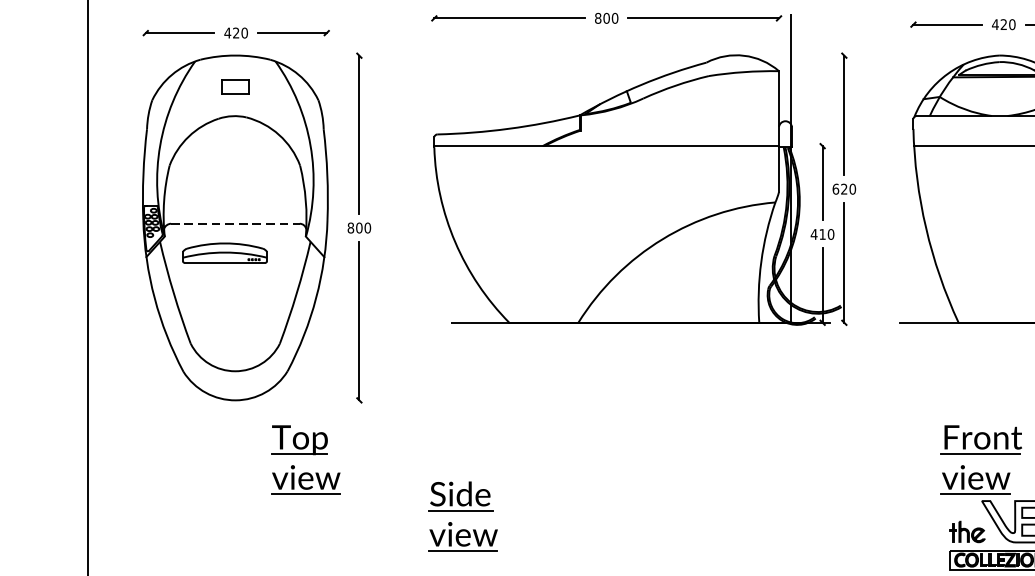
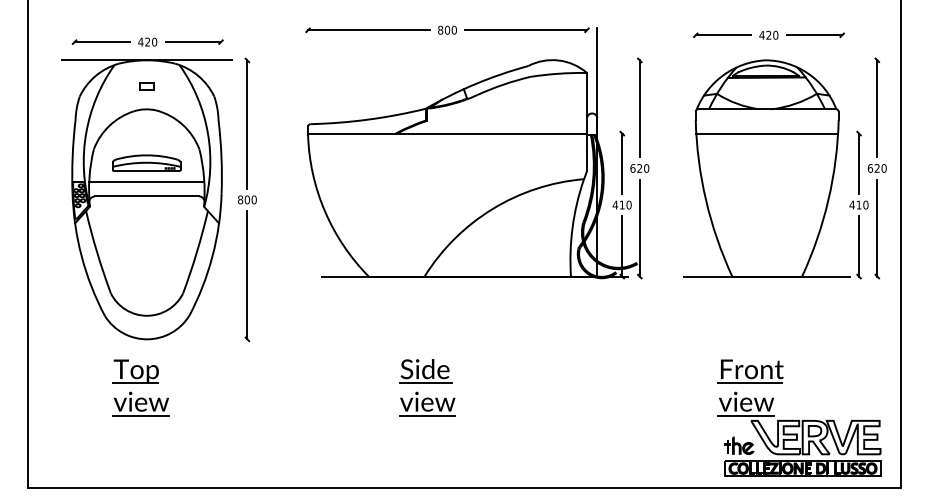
line: (234, 55) -> (146, 60), added
part: (234, 87) -> (146, 86), size x0.62
line: (234, 206) -> (146, 182), added
line: (235, 223) -> (147, 196), dashed -> solid
part: (224, 252) -> (146, 162), moved
part: (305, 459) -> (140, 387), moved
part: (463, 516) -> (427, 387), moved

